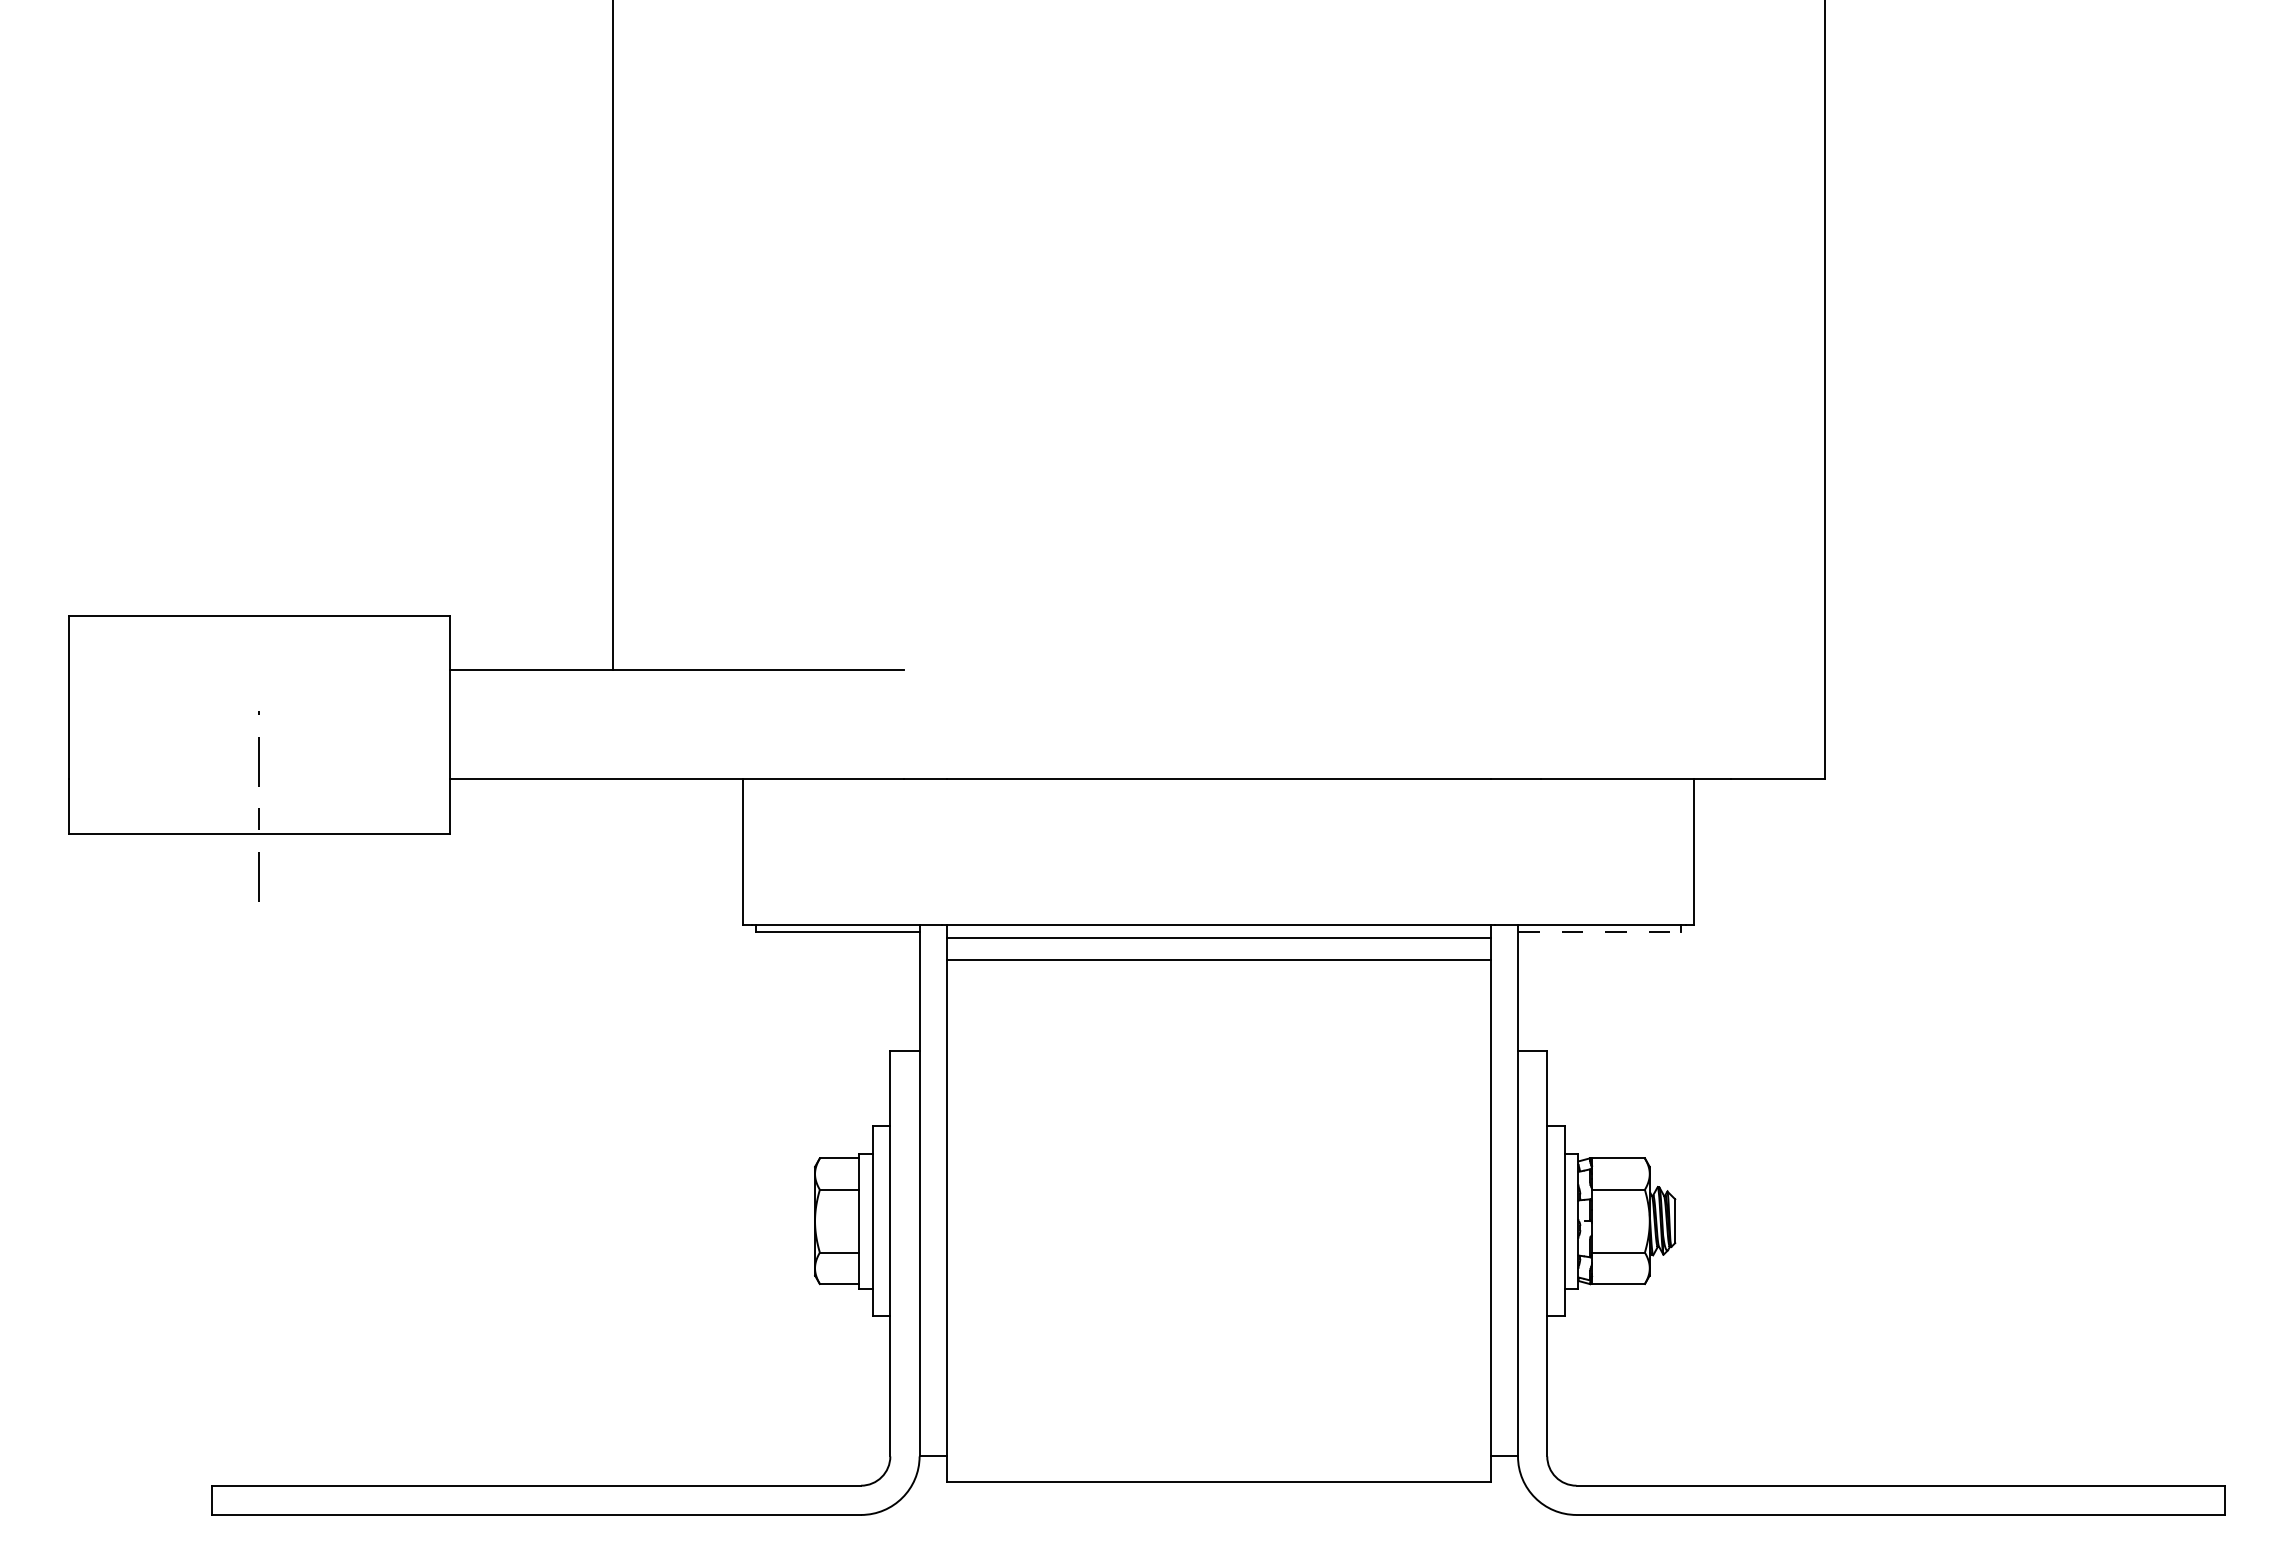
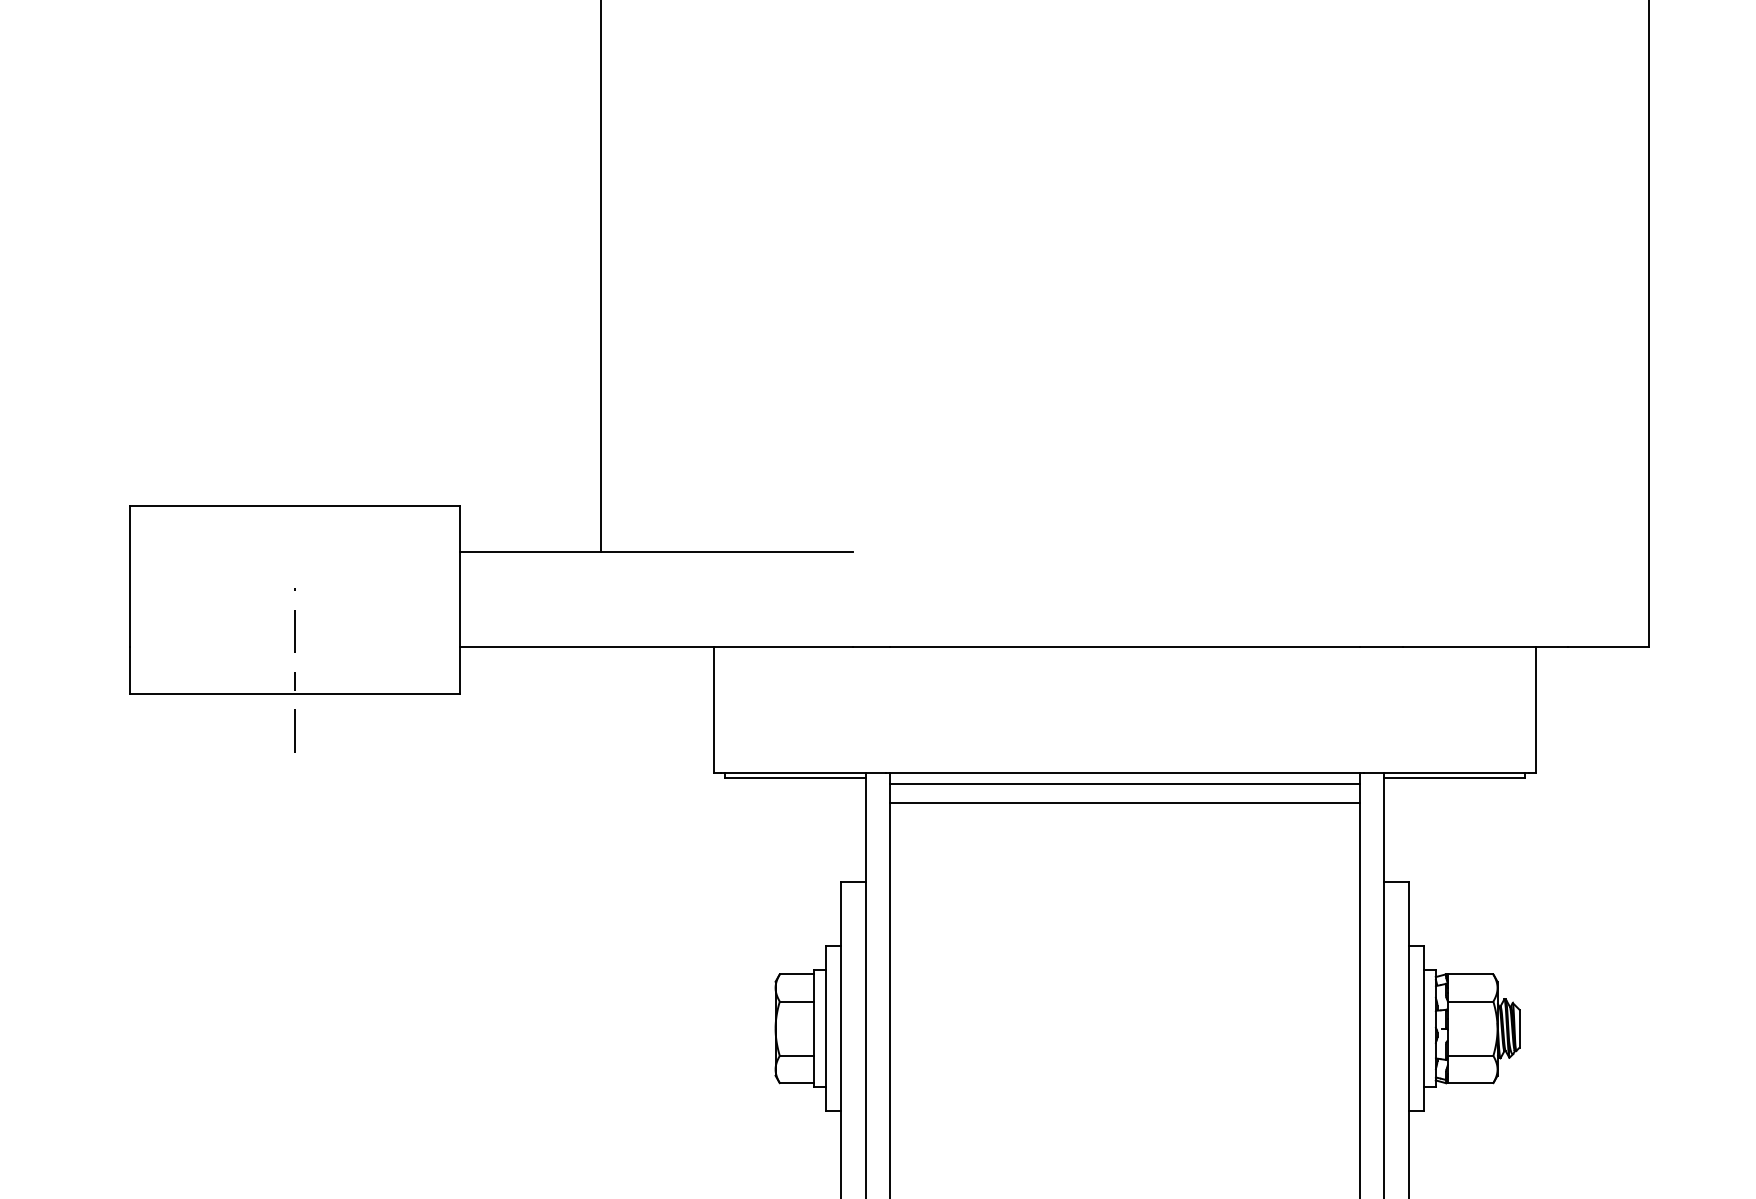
line: (1599, 931) -> (1454, 778), dashed -> solid

